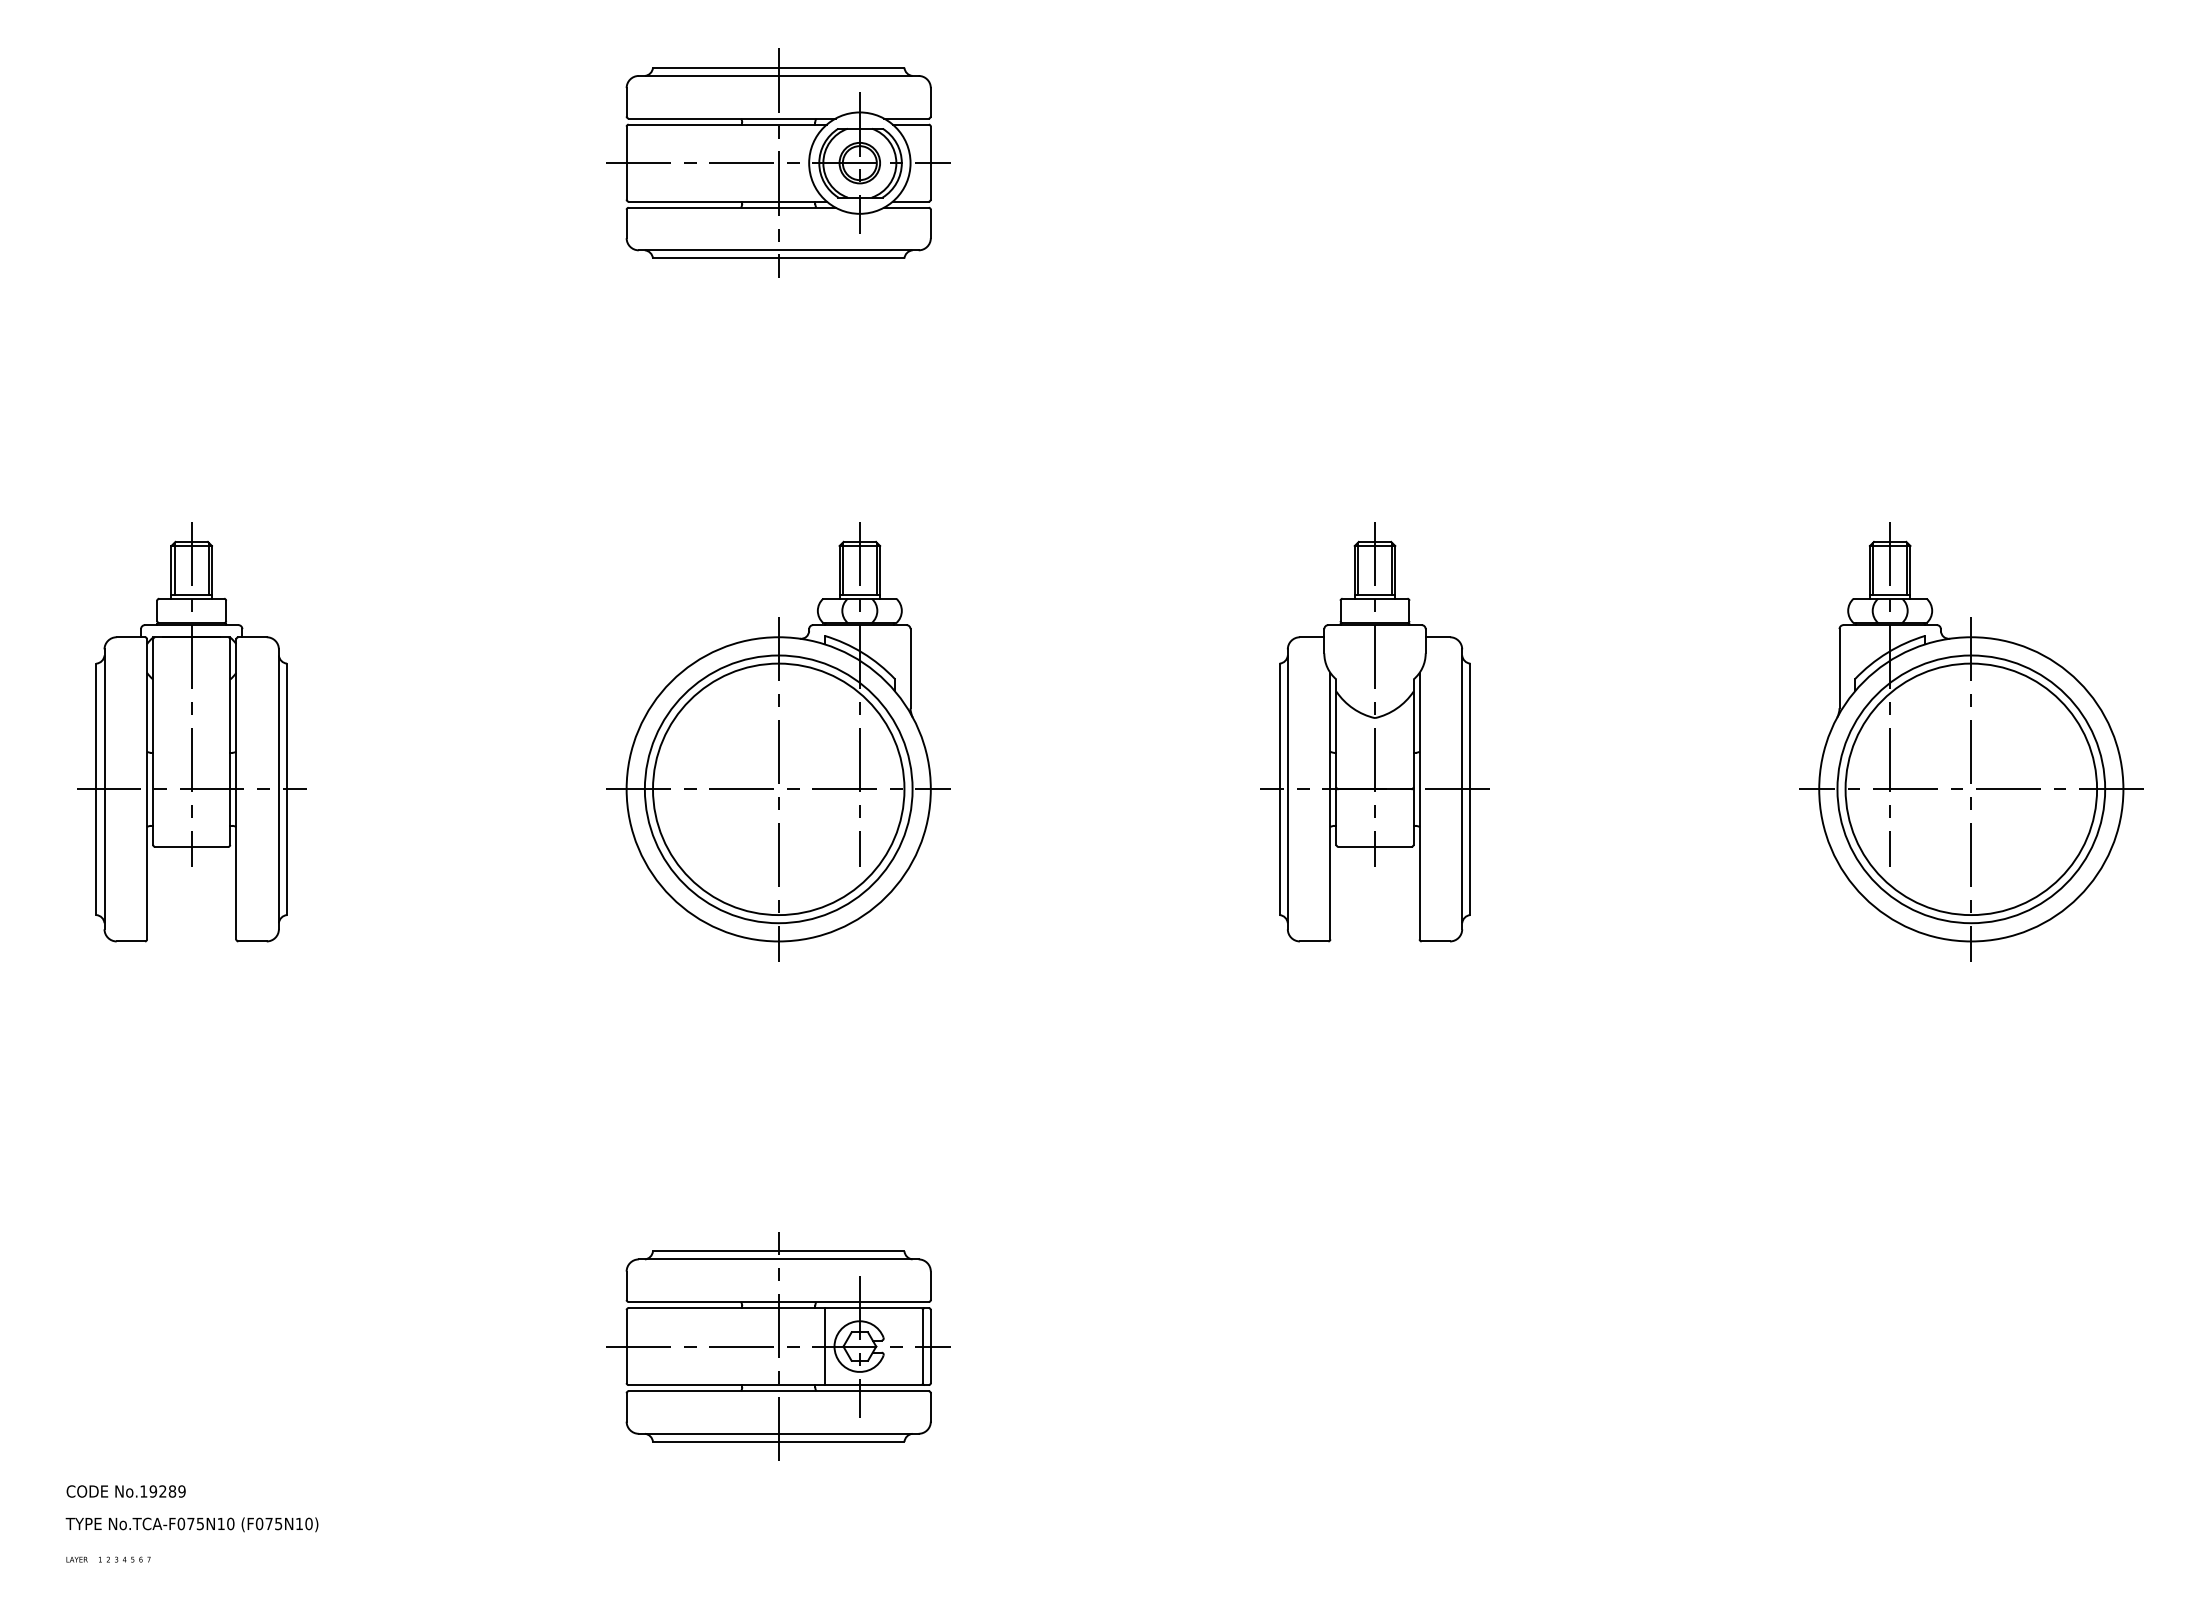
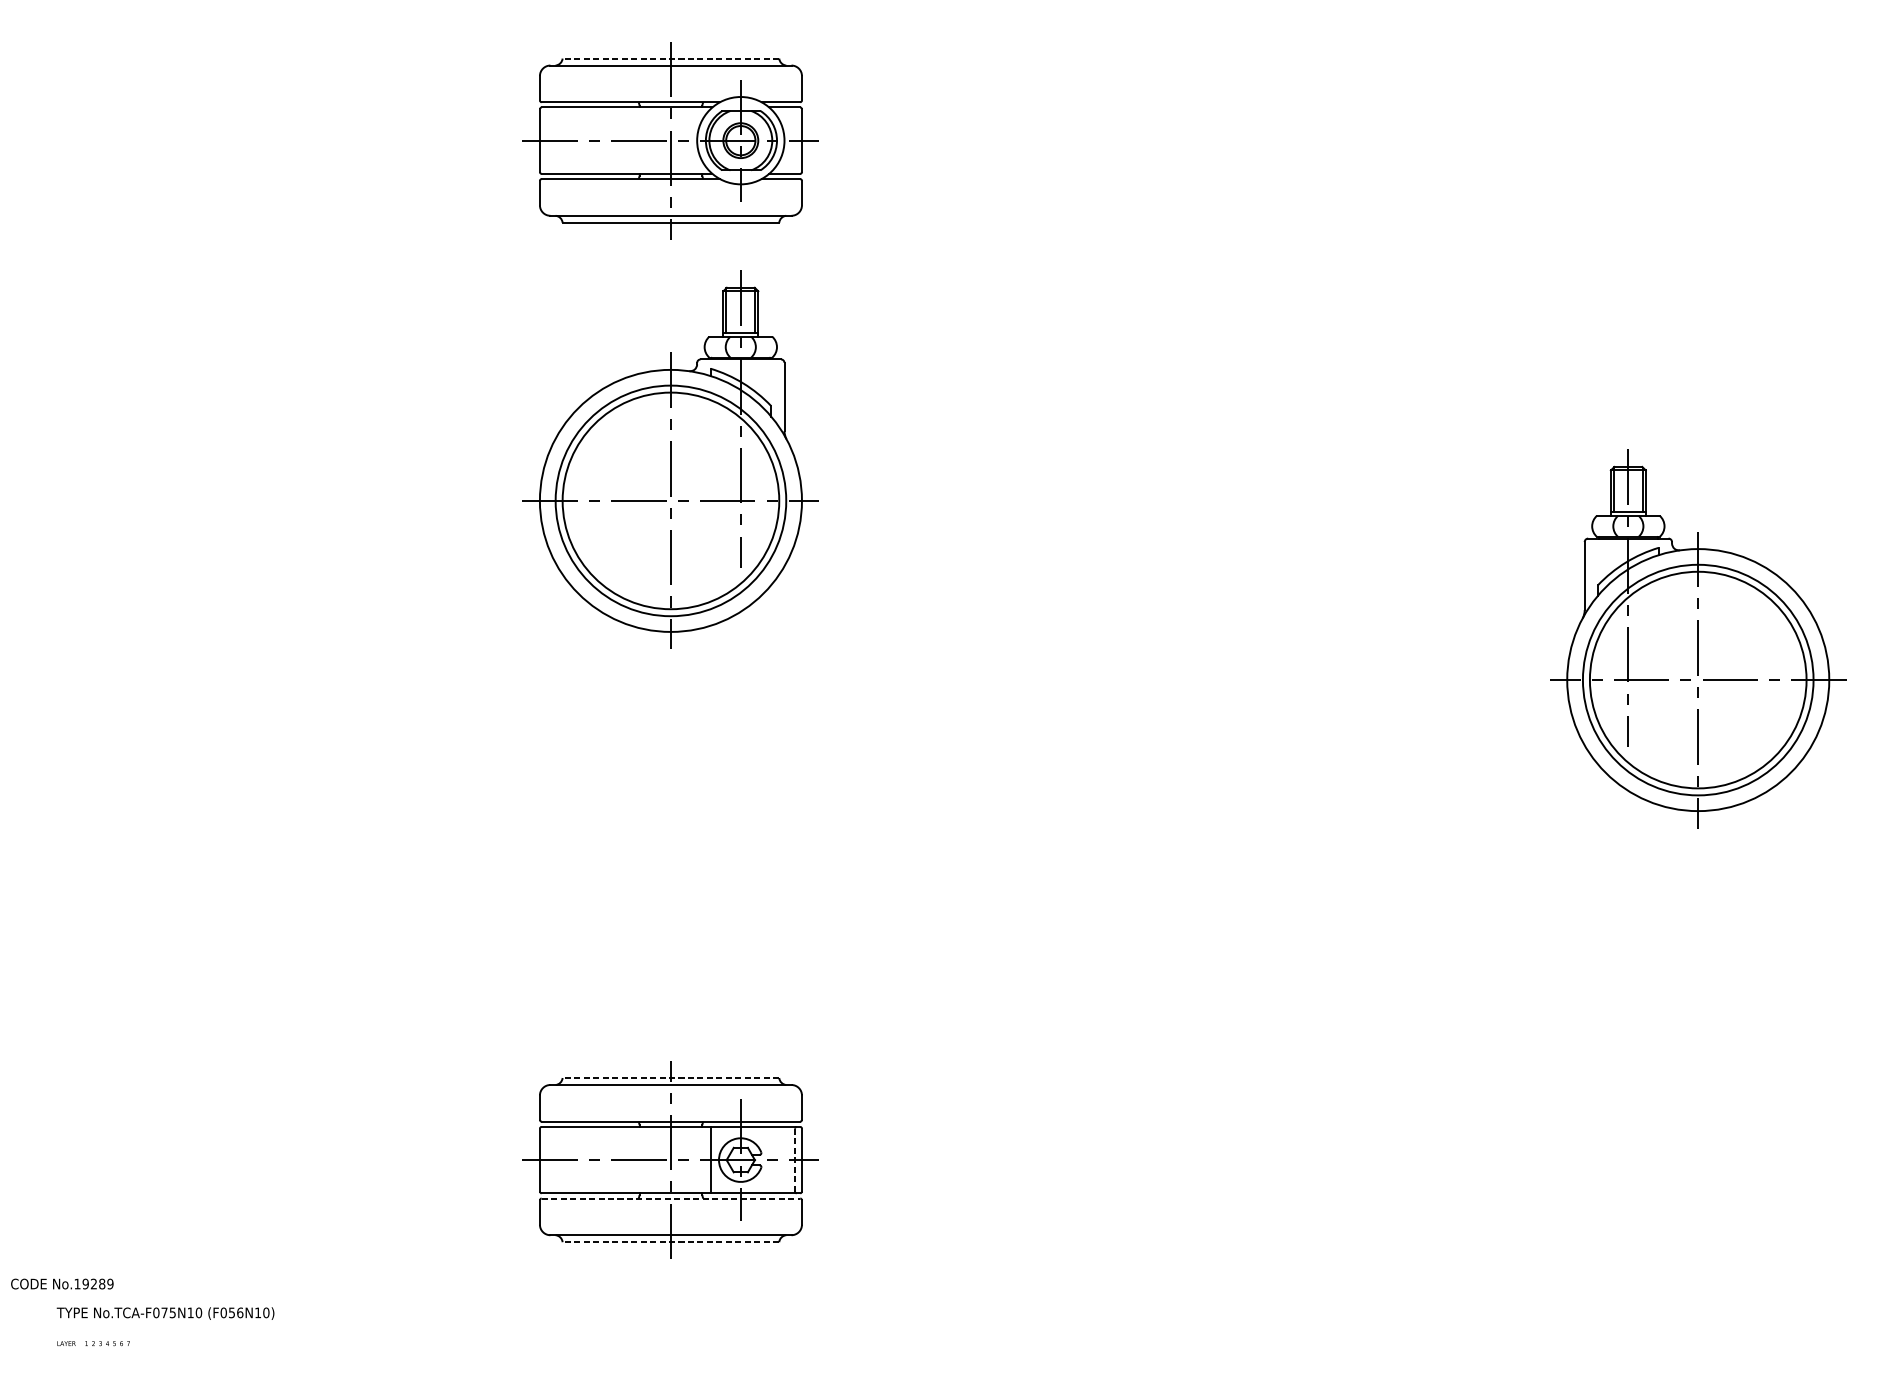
line: (778, 67) -> (670, 58), solid -> dashed
part: (191, 732) -> (165, 631), removed
part: (1374, 732) -> (1184, 631), removed
part: (778, 741) -> (670, 459), moved
line: (778, 1251) -> (670, 1078), solid -> dashed
line: (922, 1346) -> (794, 1160), solid -> dashed
line: (779, 1391) -> (671, 1198), solid -> dashed
line: (778, 1441) -> (670, 1241), solid -> dashed
text: (125, 1491) -> (61, 1284), moved
text: (273, 1523) -> (235, 1312), (F075N10) -> (F056N10)

